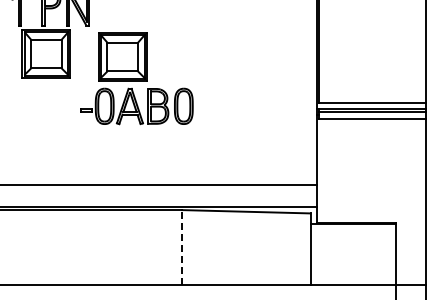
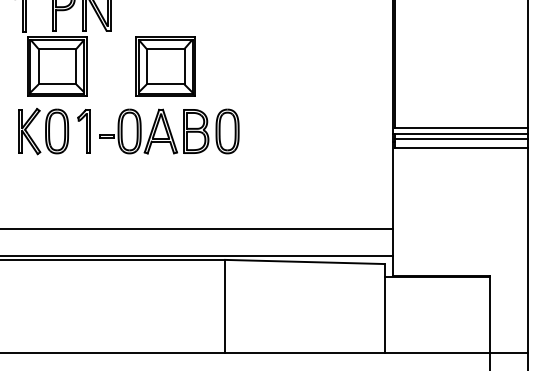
part: (122, 56) -> (165, 66), moved
part: (43, 106) -> (53, 131), added
line: (181, 247) -> (224, 306), dashed -> solid

